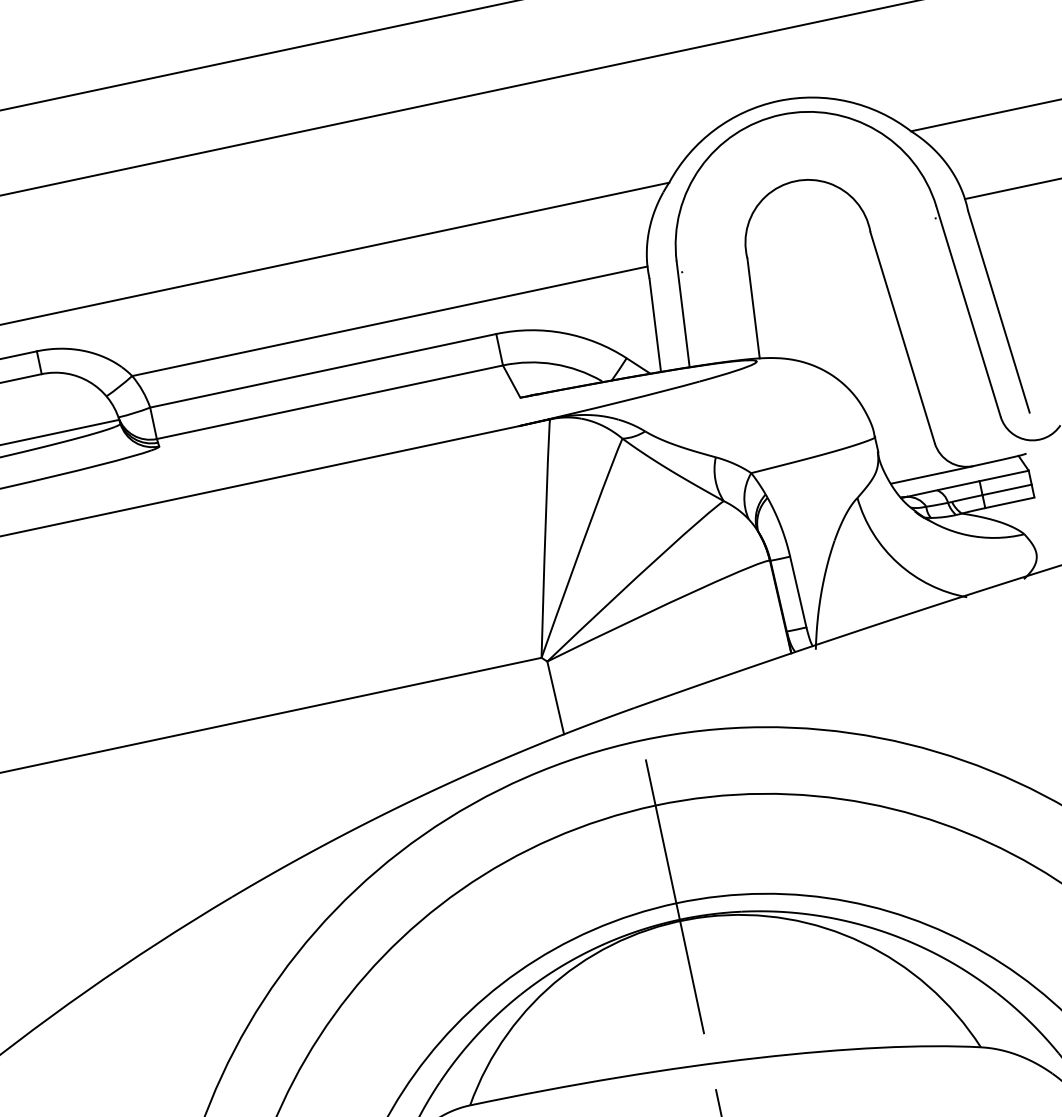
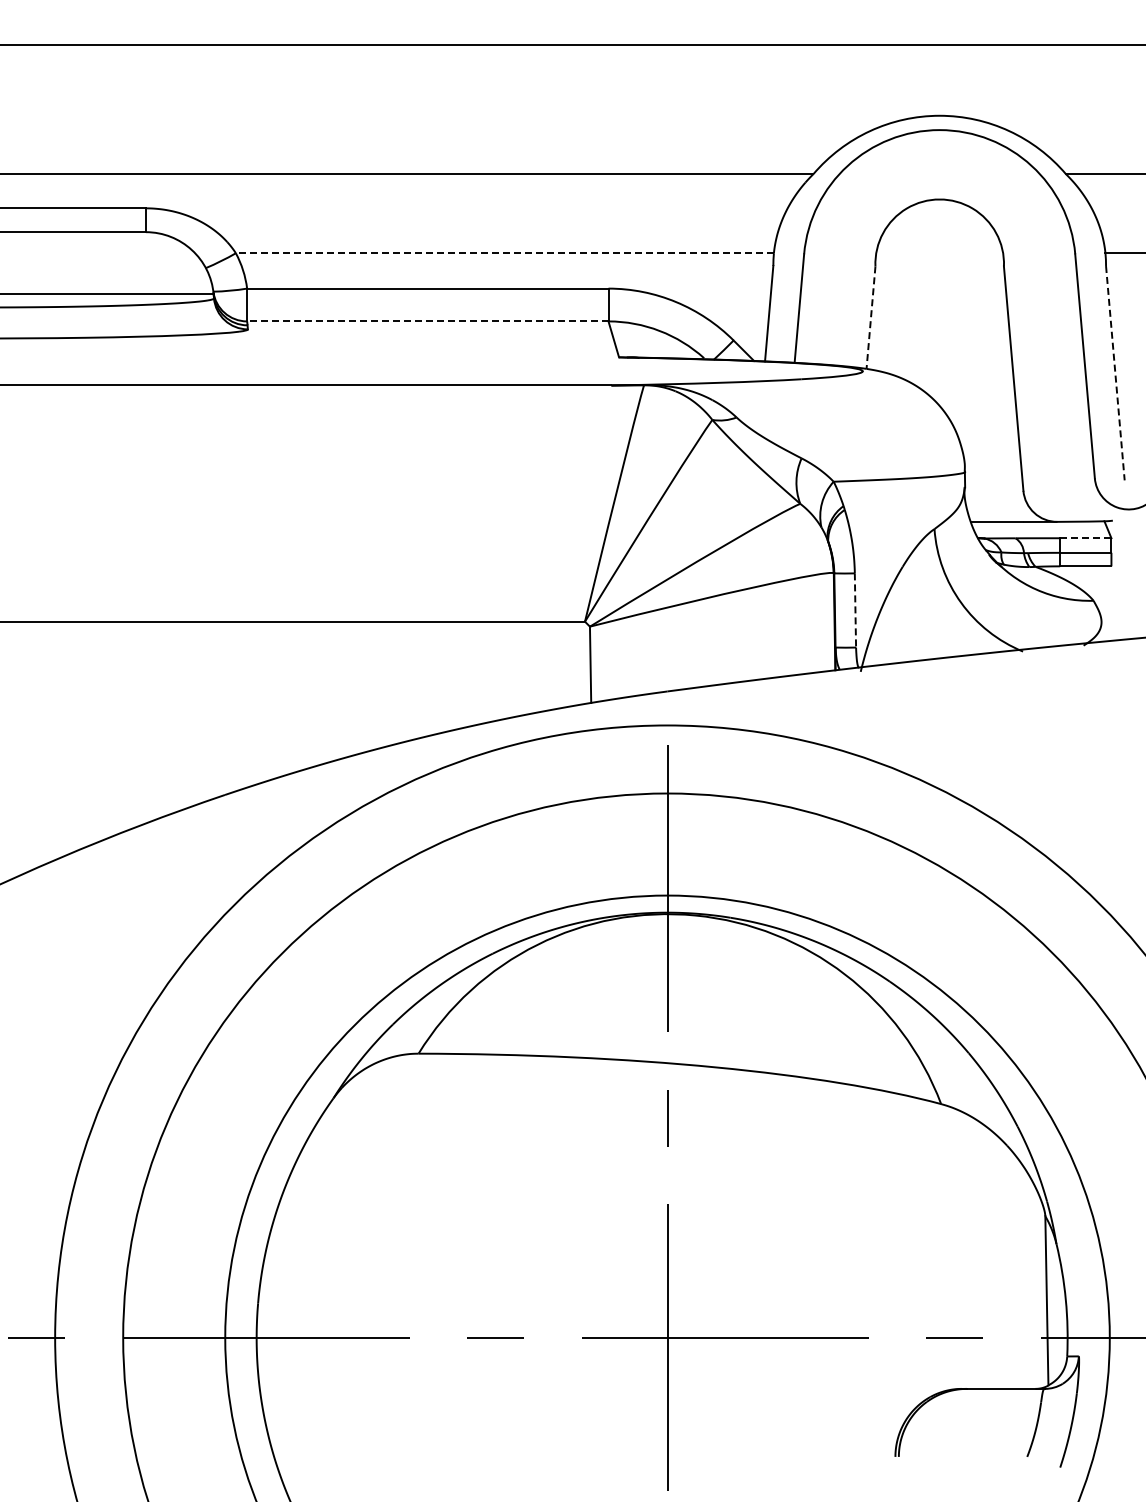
line: (753, 309) -> (870, 318), solid -> dashed
line: (999, 312) -> (1115, 373), solid -> dashed
line: (389, 321) -> (504, 253), solid -> dashed
line: (329, 402) -> (427, 321), solid -> dashed
line: (1003, 476) -> (1085, 538), solid -> dashed
line: (798, 592) -> (855, 610), solid -> dashed

